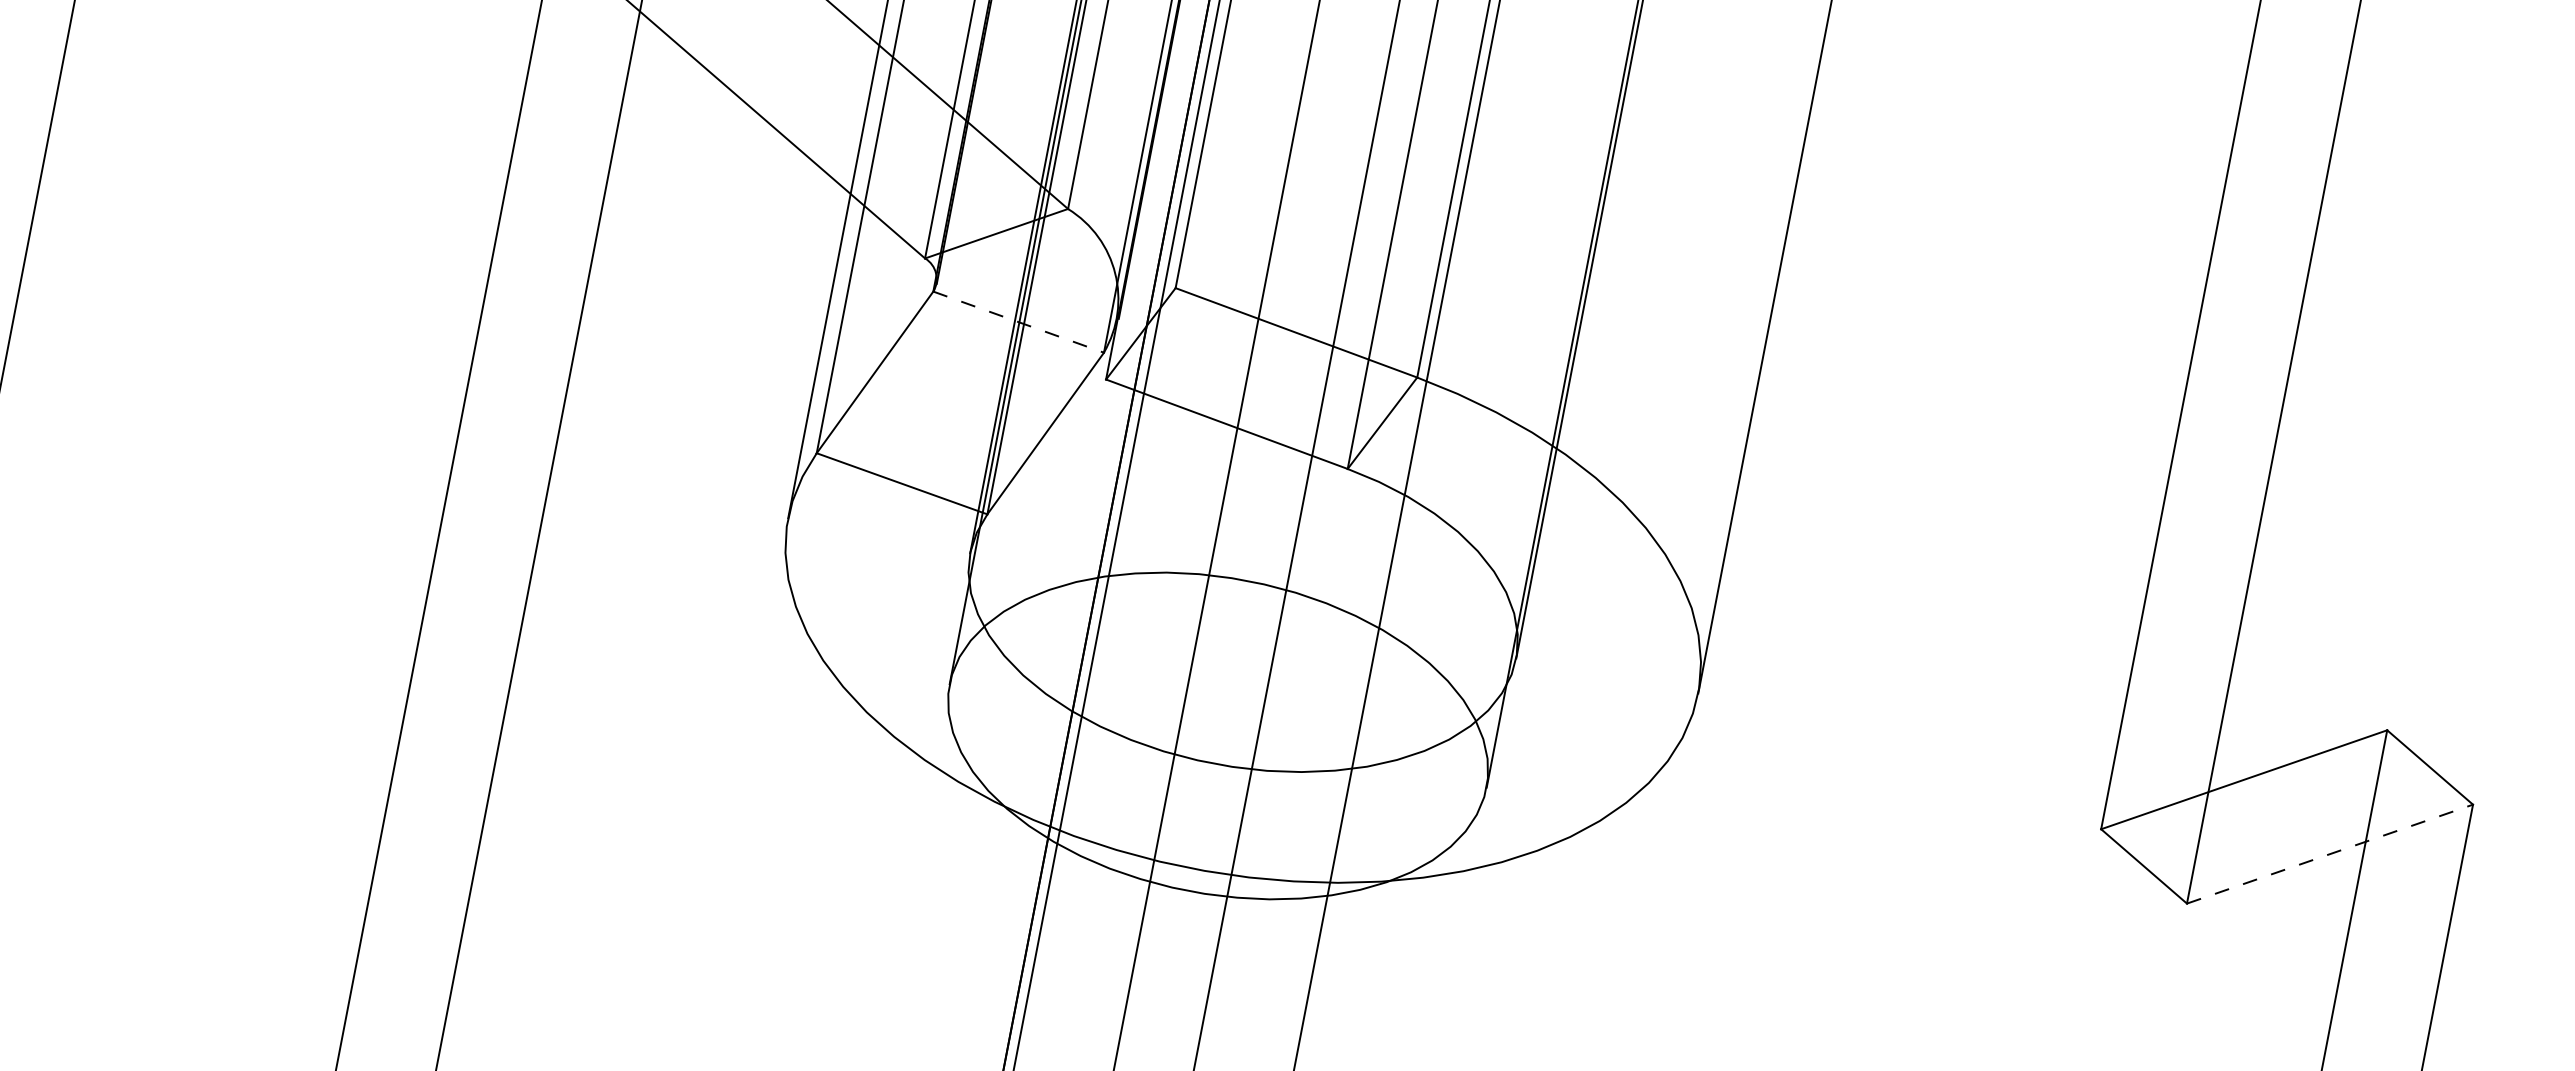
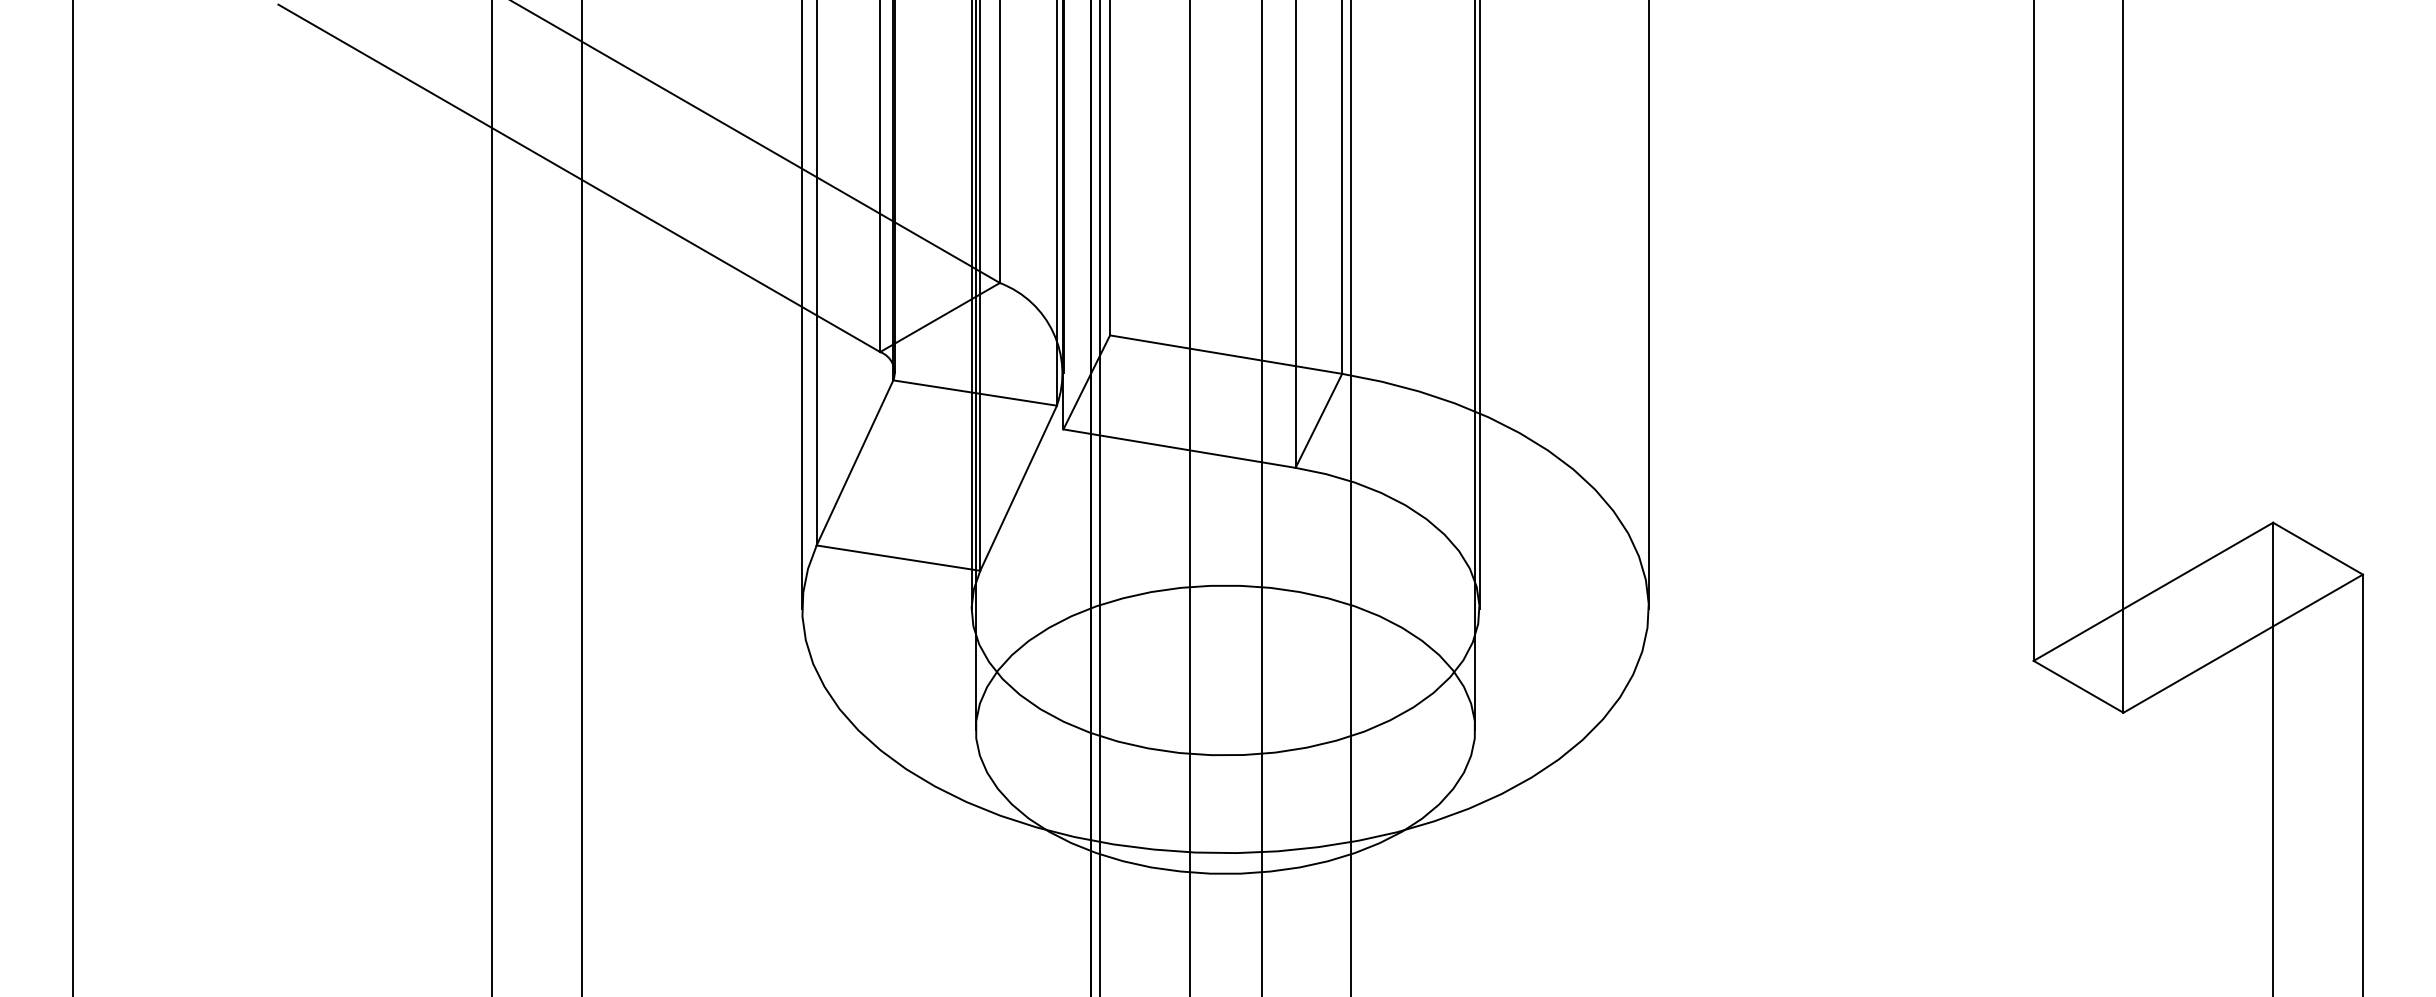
line: (1018, 322) -> (975, 393), dashed -> solid
line: (2330, 853) -> (2243, 643), dashed -> solid

